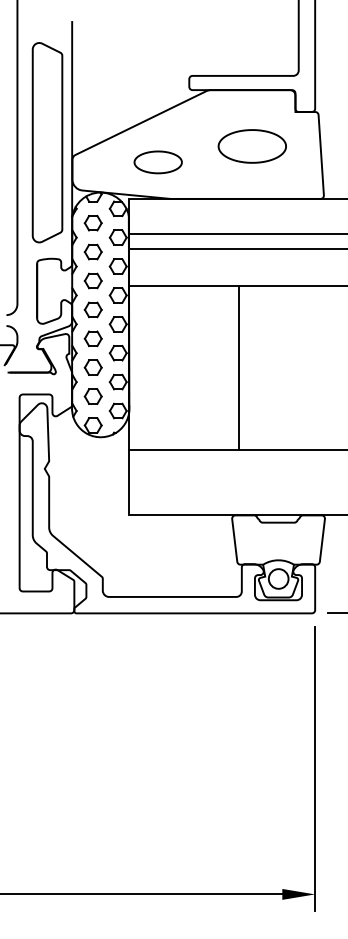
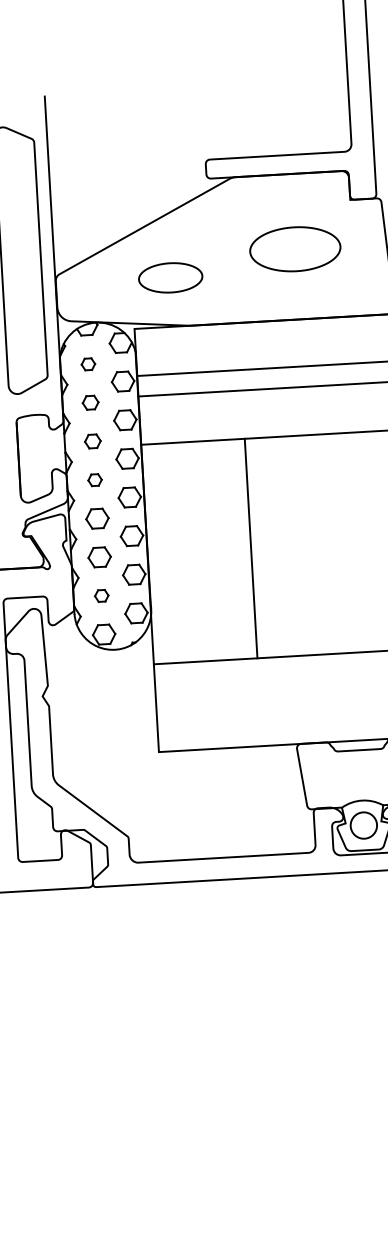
part: (92, 223) -> (87, 364), size x0.6
part: (92, 251) -> (89, 402), size x0.7
part: (92, 280) -> (91, 440), size x0.7
part: (92, 309) -> (94, 479), size x0.6
line: (238, 367) -> (251, 548), moved
part: (92, 396) -> (100, 595), size x0.6

